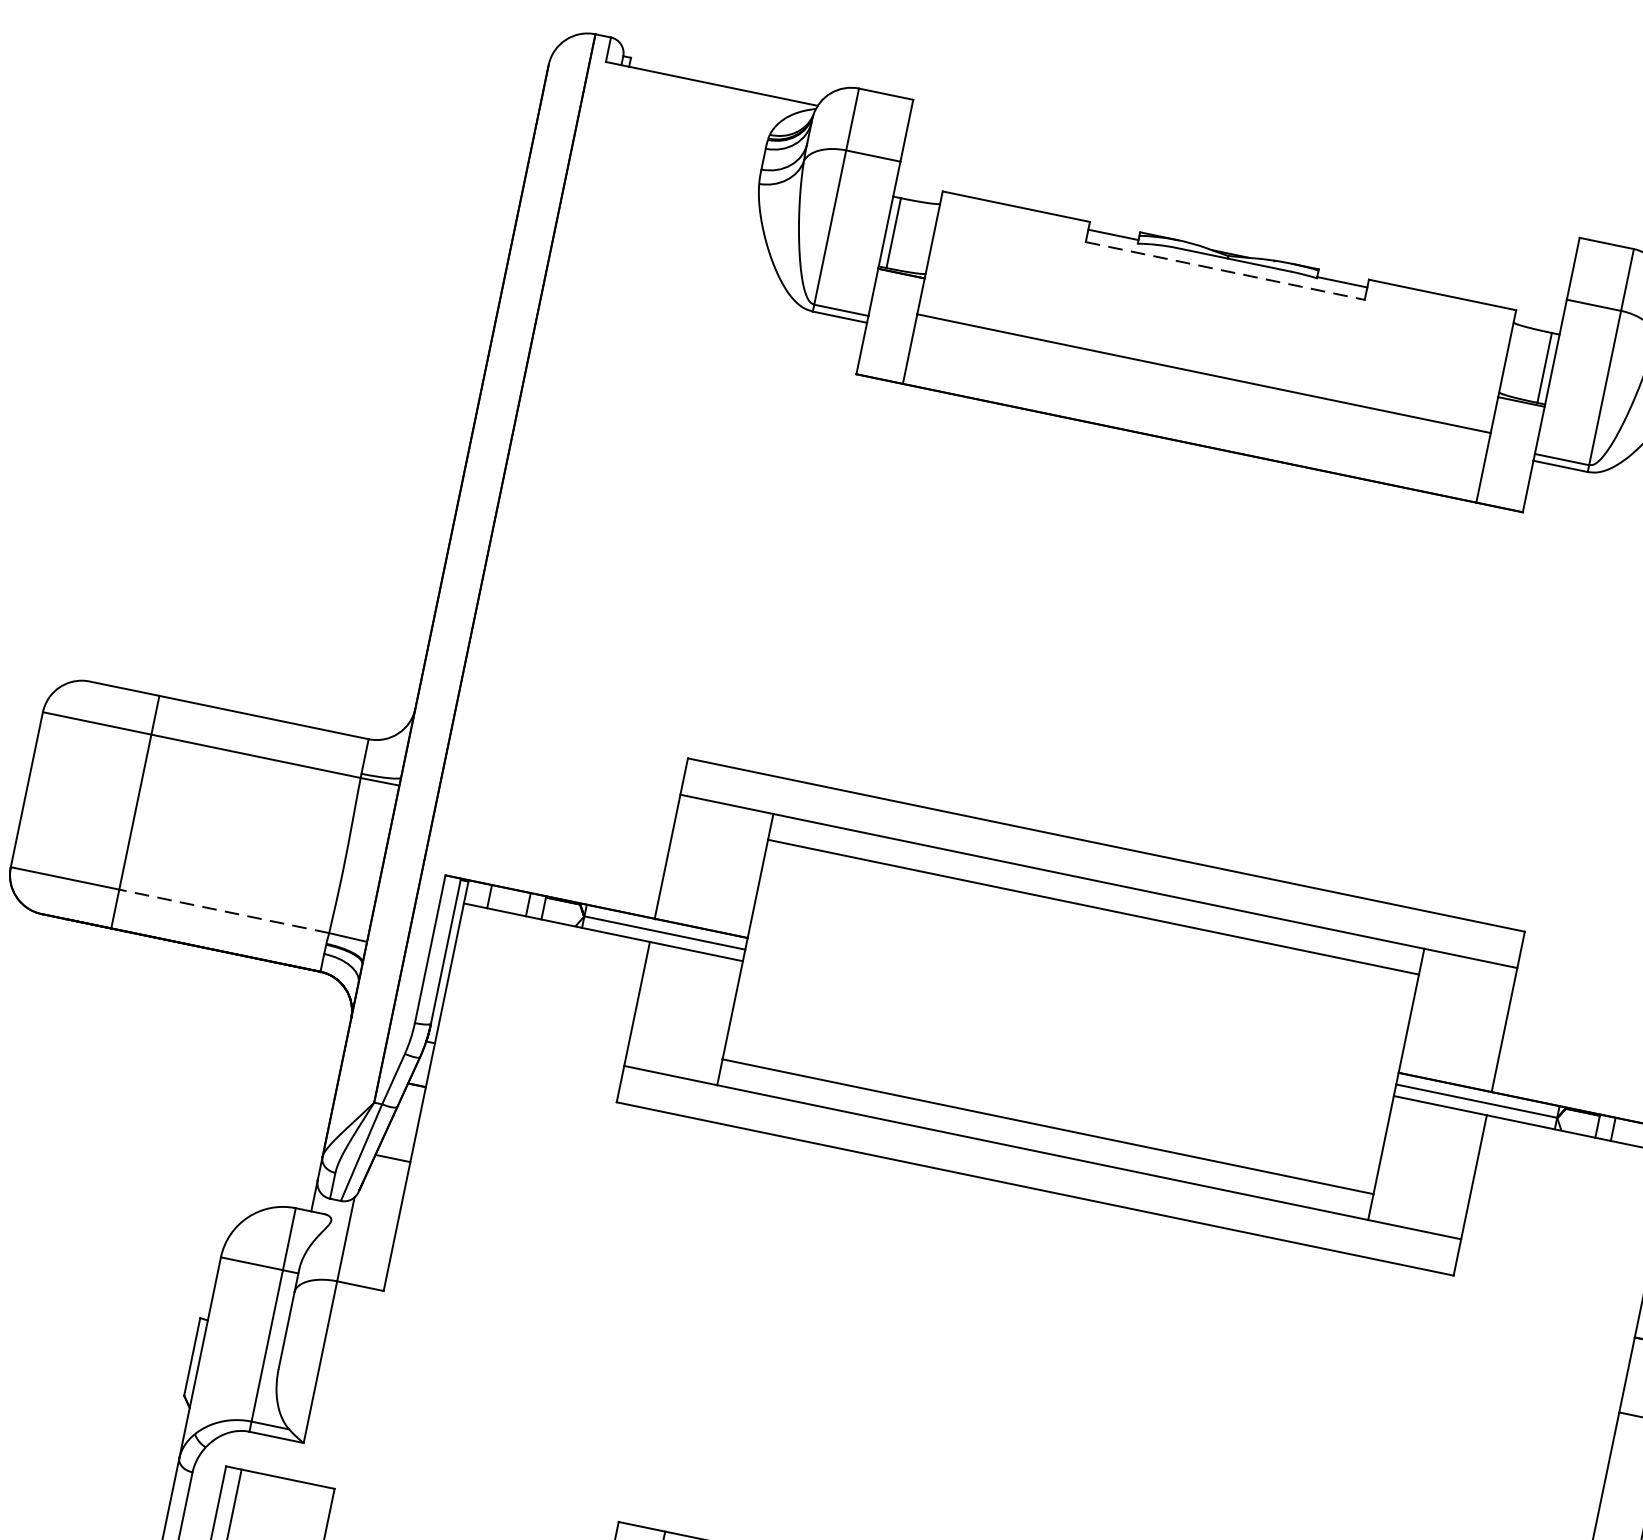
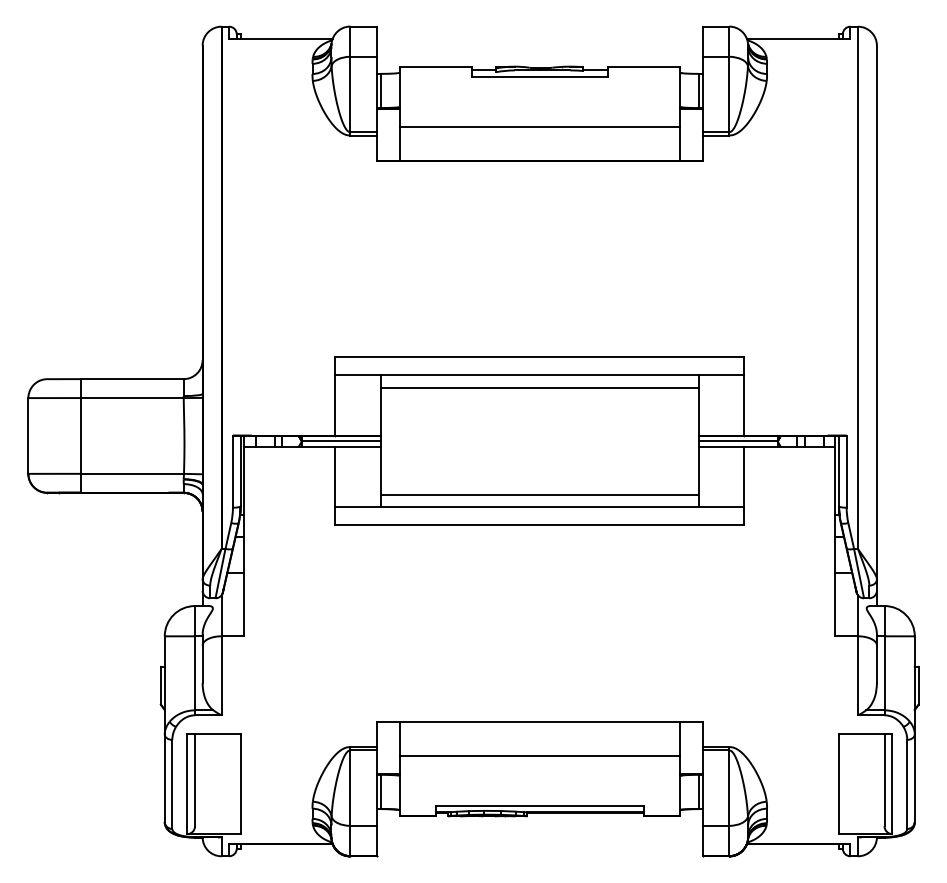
line: (1226, 271) -> (540, 76), dashed -> solid
line: (223, 910) -> (132, 473), dashed -> solid

